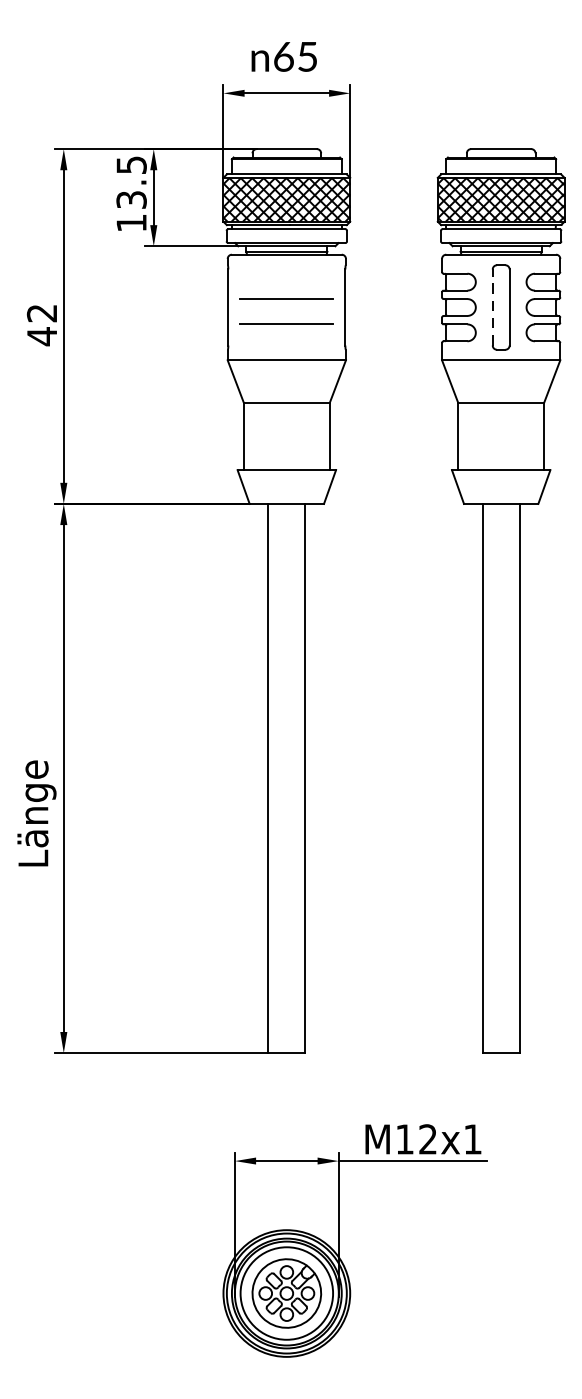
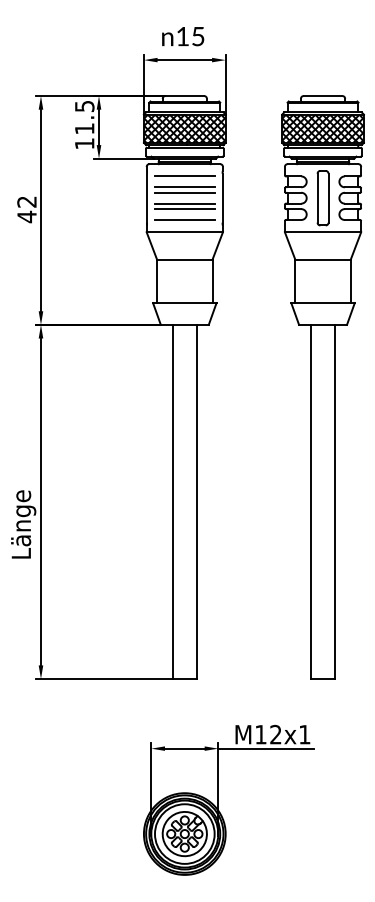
text: (283, 56) -> (182, 36), 65 -> 15
text: (131, 199) -> (84, 128), 13.5 -> 11.5
line: (286, 273) -> (184, 176), added
line: (286, 290) -> (184, 187), added
line: (492, 307) -> (317, 198), dashed -> solid
line: (286, 315) -> (184, 203), added
line: (286, 342) -> (184, 220), added

